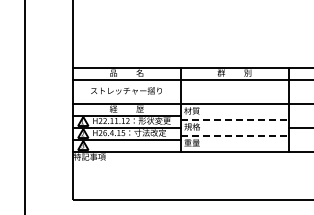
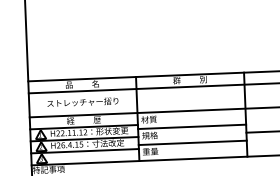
line: (235, 119) -> (192, 126), dashed -> solid
line: (235, 135) -> (193, 142), dashed -> solid

